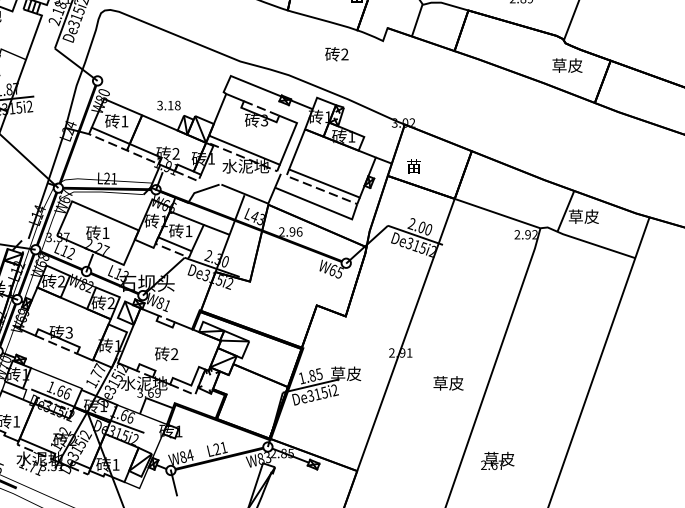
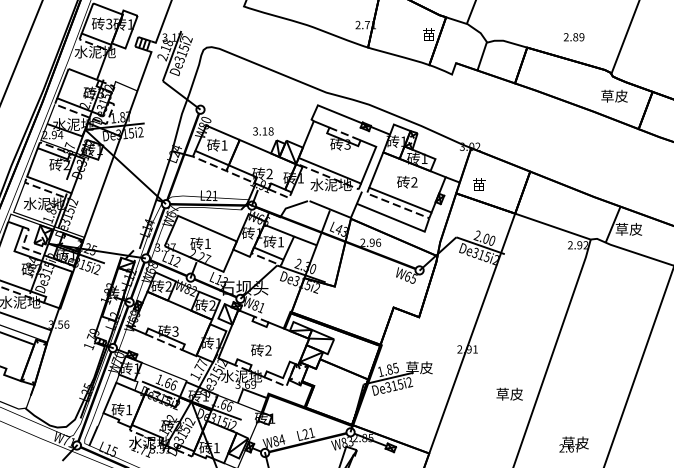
text: (337, 54) -> (407, 182), moved
text: (448, 382) -> (509, 393), moved
text: (497, 460) -> (573, 444), moved

